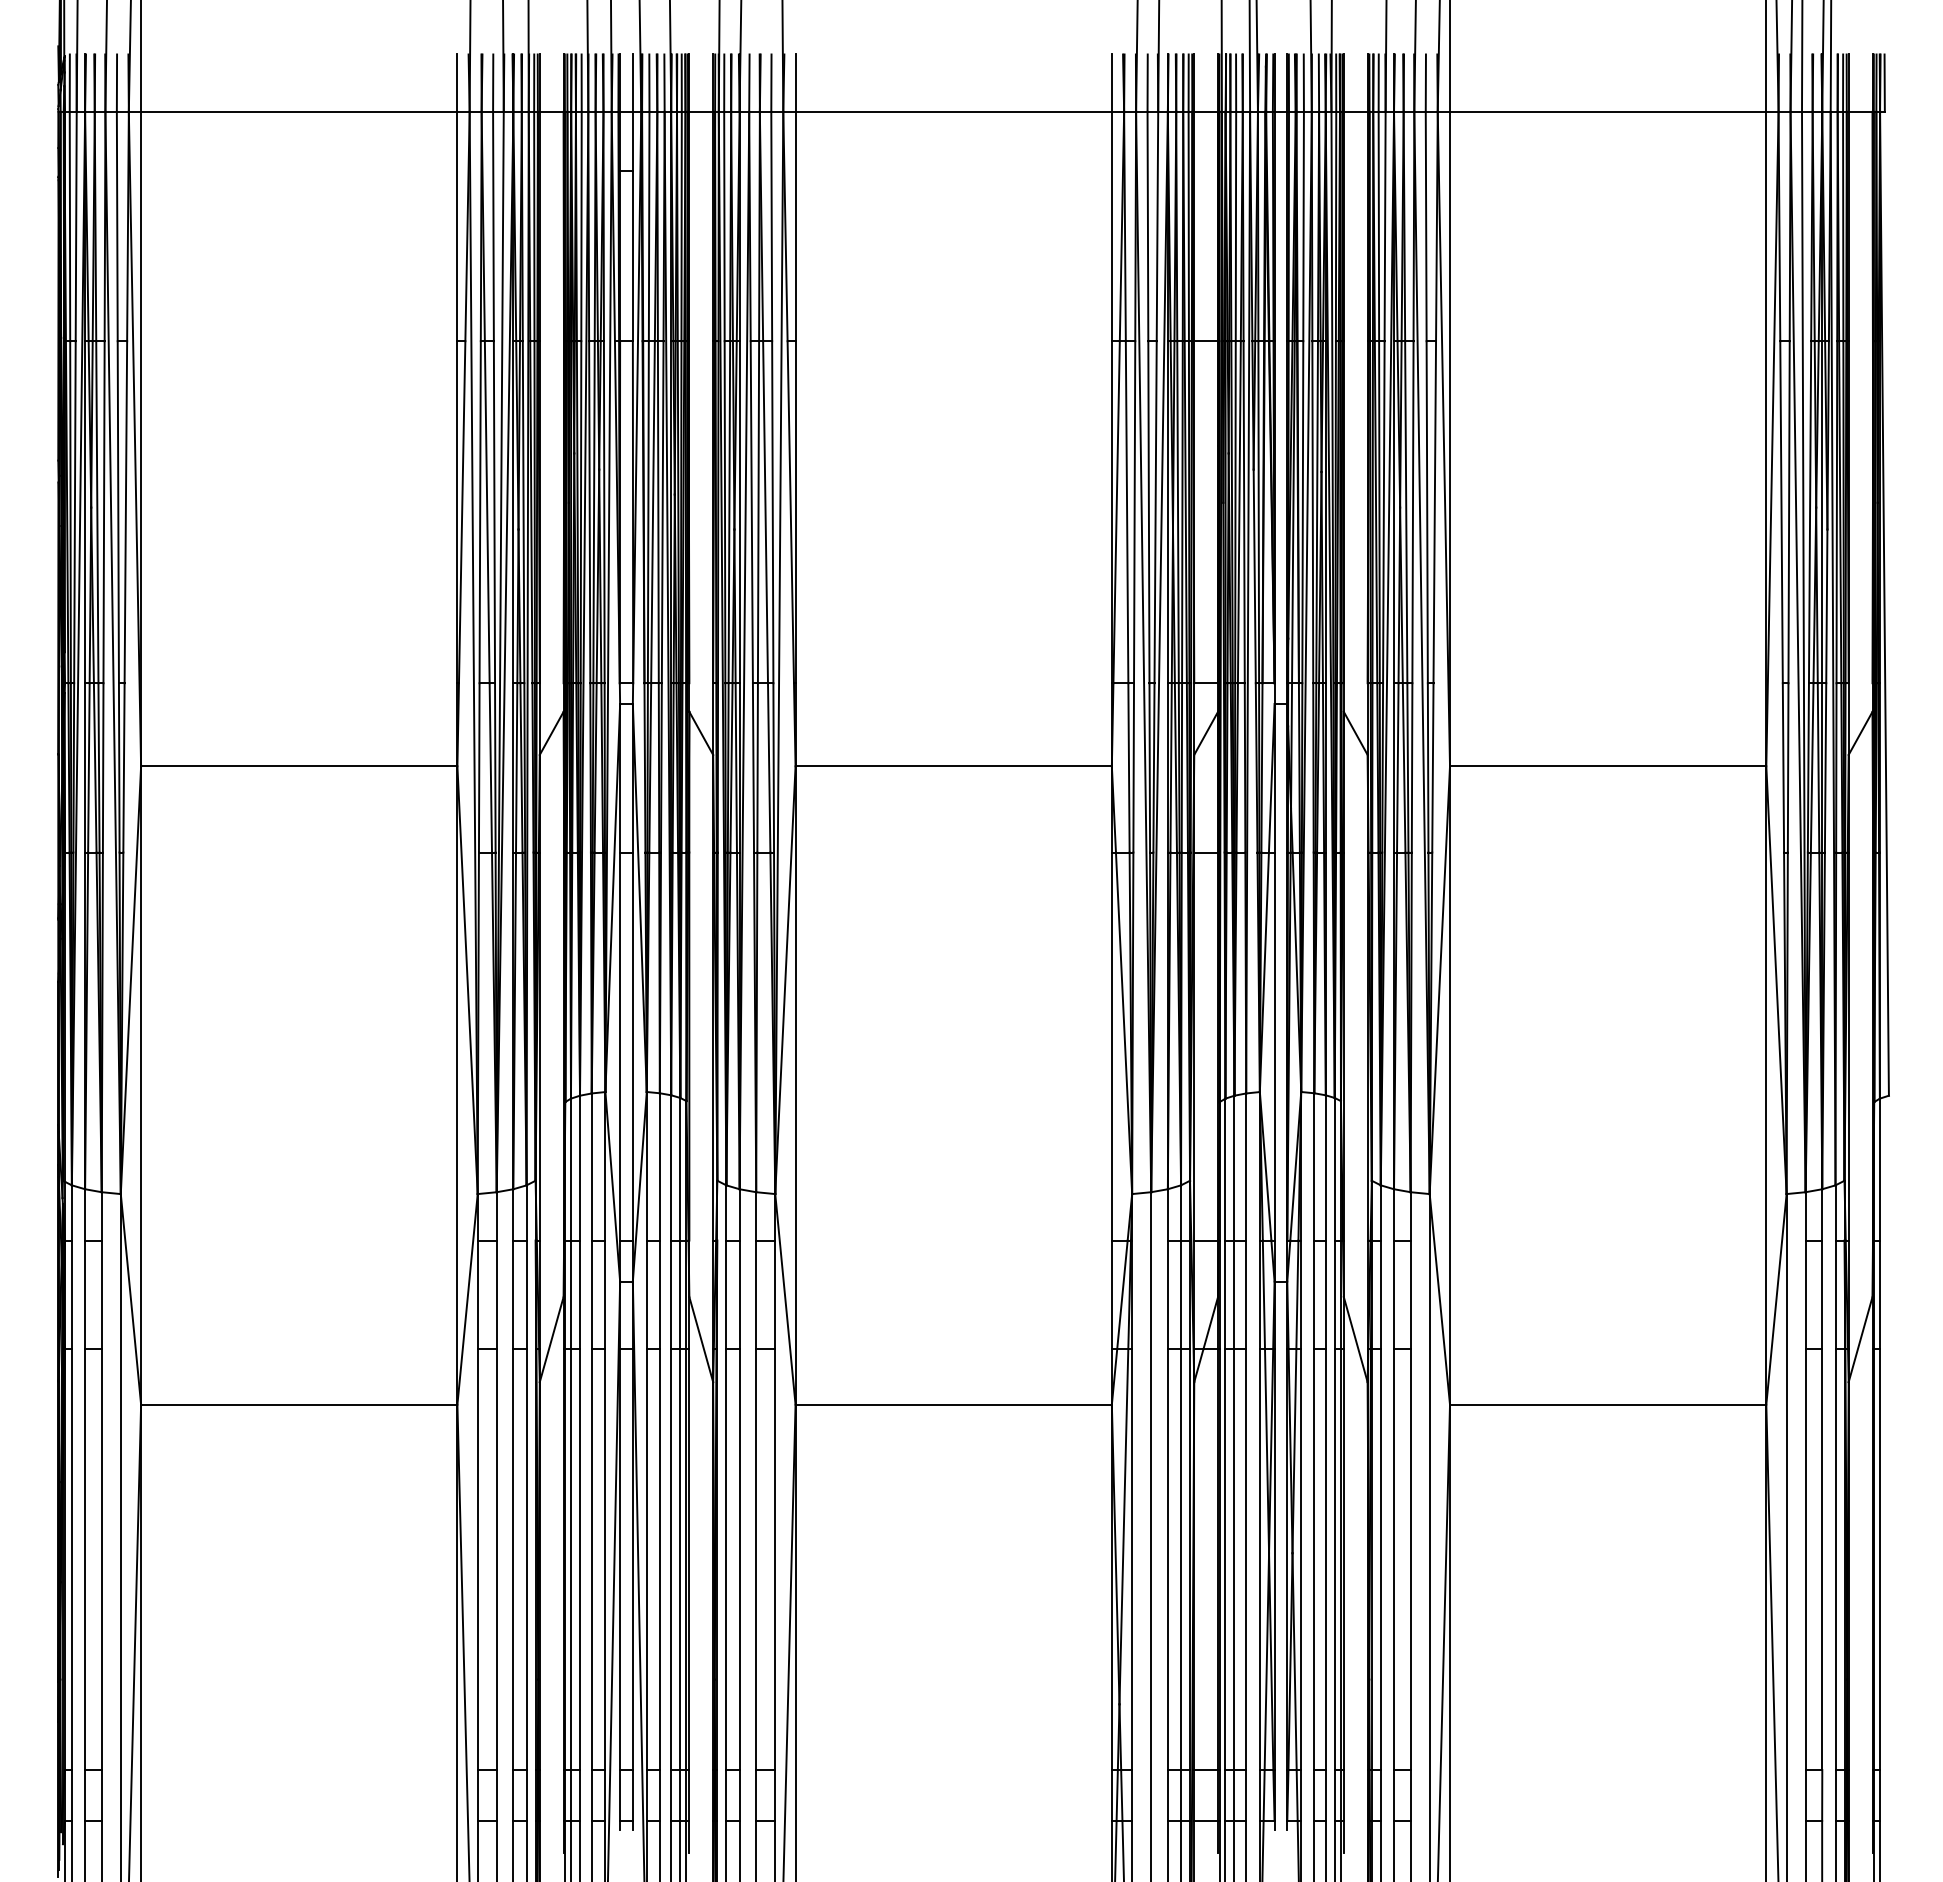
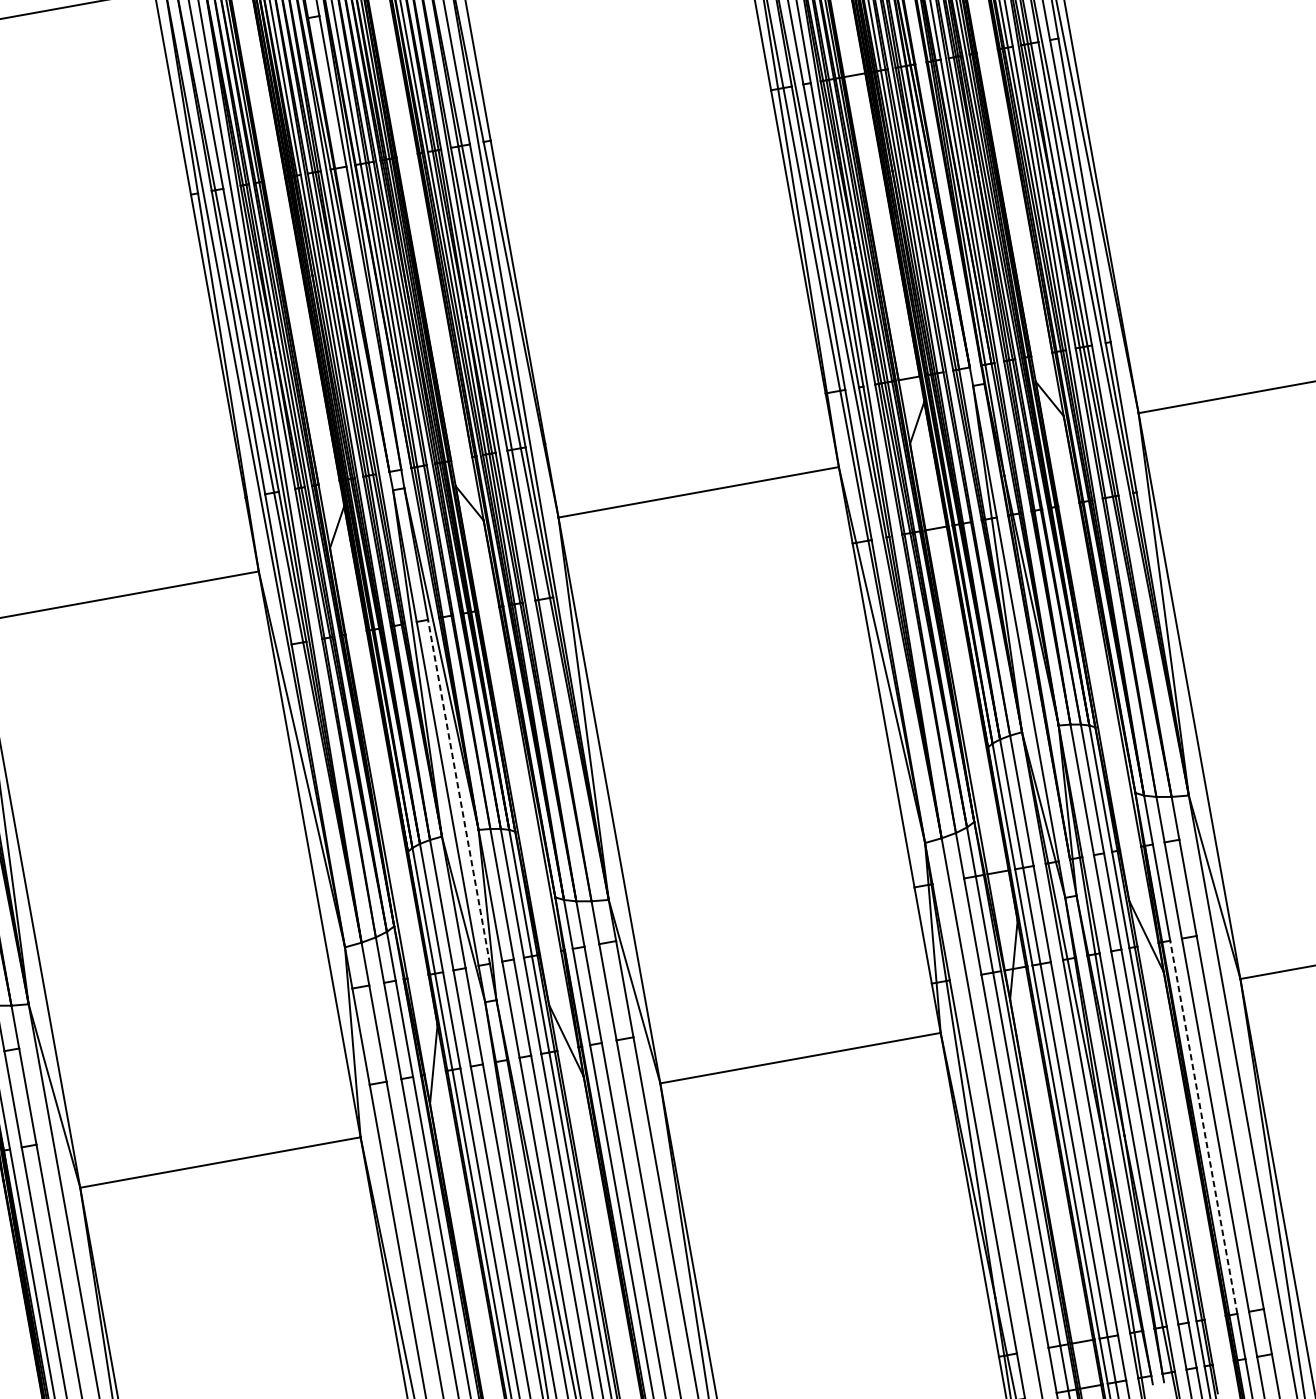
line: (632, 1046) -> (458, 791), solid -> dashed
line: (1380, 1559) -> (1203, 1127), solid -> dashed

